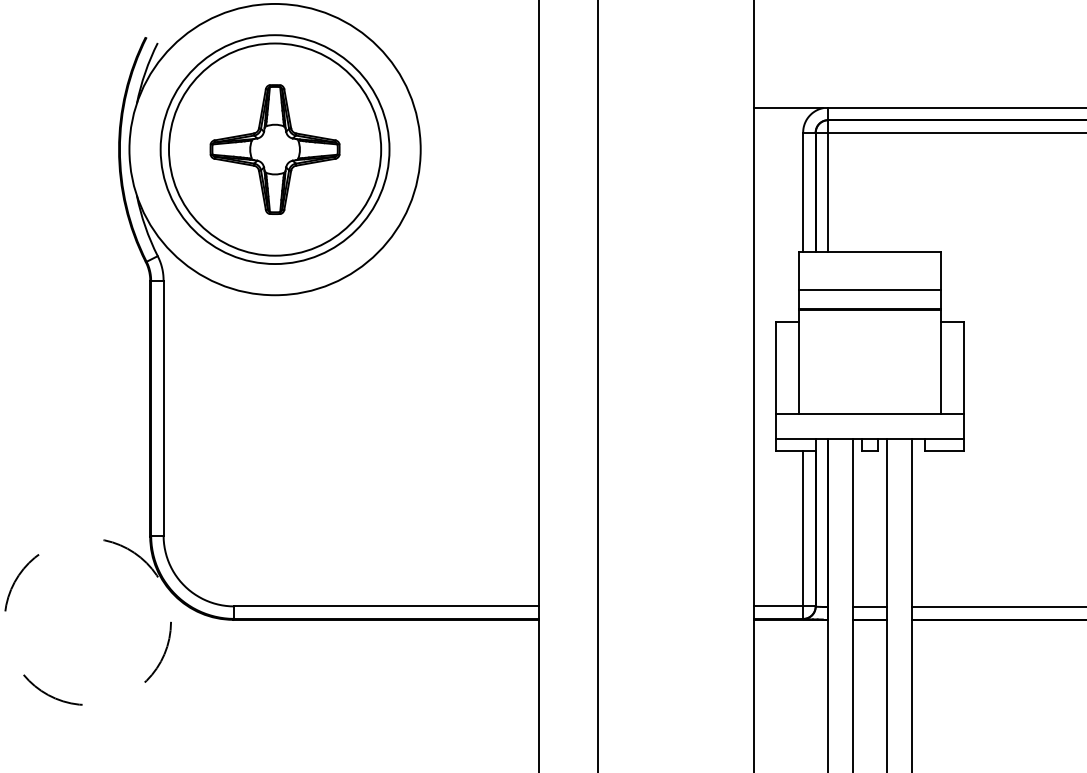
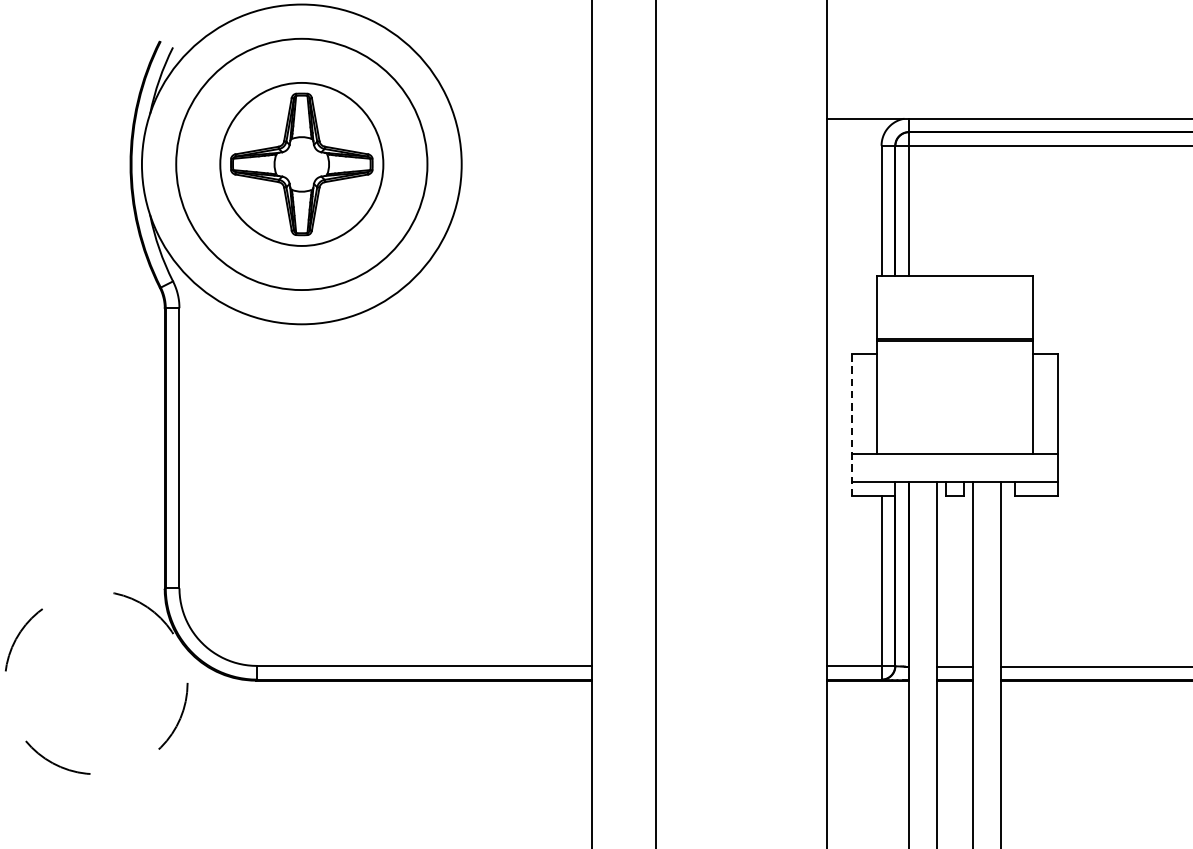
circle: (274, 149) -> (301, 164), size x0.7
line: (869, 290) -> (954, 319), removed
line: (776, 387) -> (852, 425), solid -> dashed

